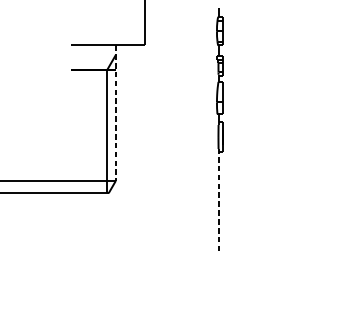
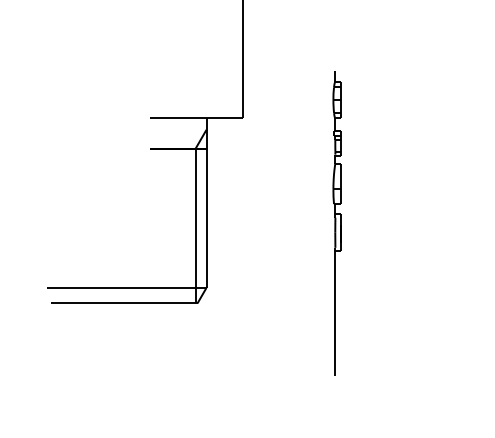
line: (115, 113) -> (206, 203), dashed -> solid
line: (218, 199) -> (335, 311), dashed -> solid

